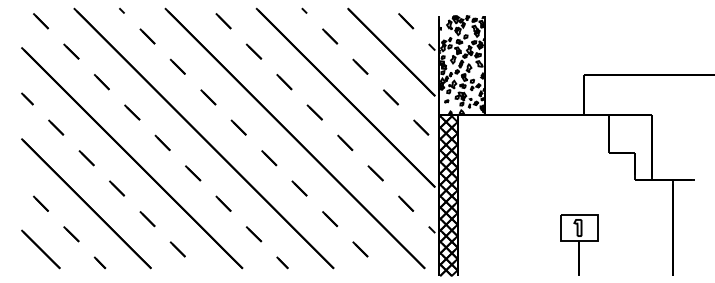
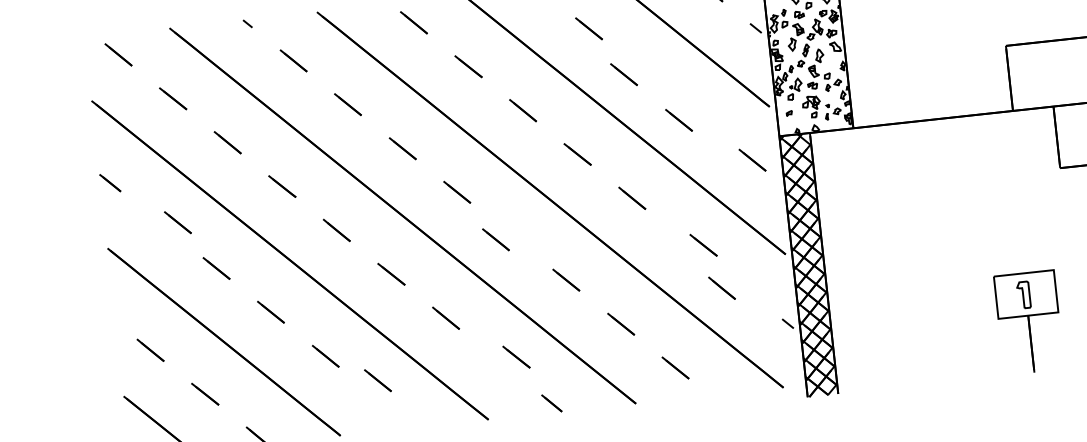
line: (360, 66) -> (624, 74), moved
line: (390, 97) -> (678, 120), moved
line: (56, 127) -> (178, 222), moved
line: (269, 158) -> (496, 240), moved
line: (375, 173) -> (703, 245), moved
line: (406, 203) -> (722, 287), moved
line: (253, 234) -> (515, 357), moved
line: (177, 249) -> (377, 380), moved

